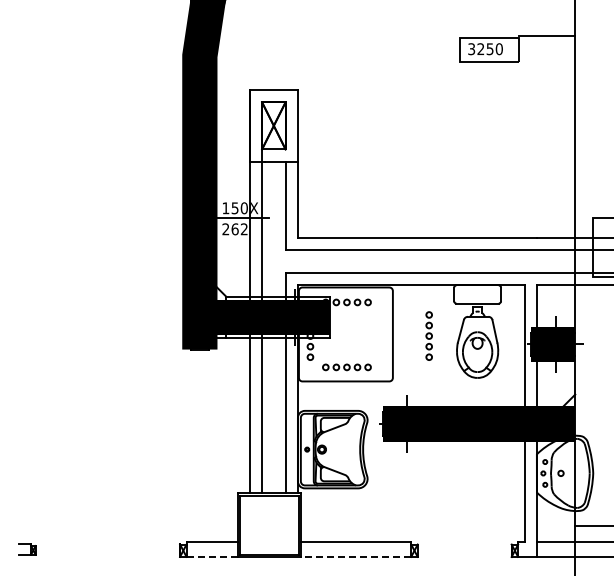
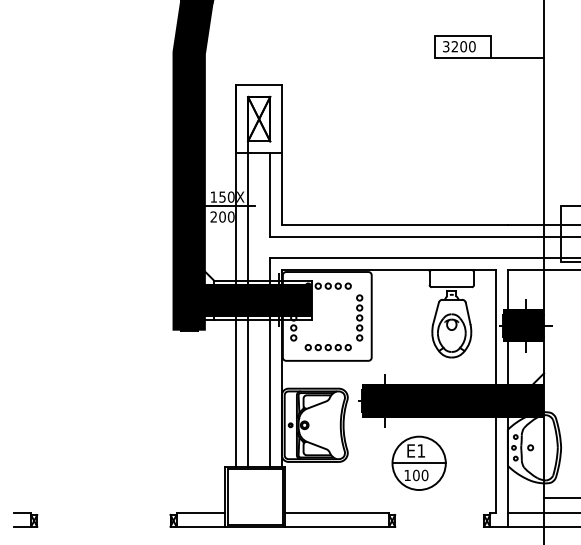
line: (546, 35) -> (516, 58), moved
text: (489, 49) -> (463, 46), 3250 -> 3200
text: (239, 229) -> (226, 217), 262 -> 200
part: (428, 335) -> (359, 317), moved
part: (443, 489) -> (419, 463), added
part: (27, 549) -> (26, 519), size x1.43
line: (212, 556) -> (201, 526), dashed -> solid
line: (356, 556) -> (337, 526), dashed -> solid

